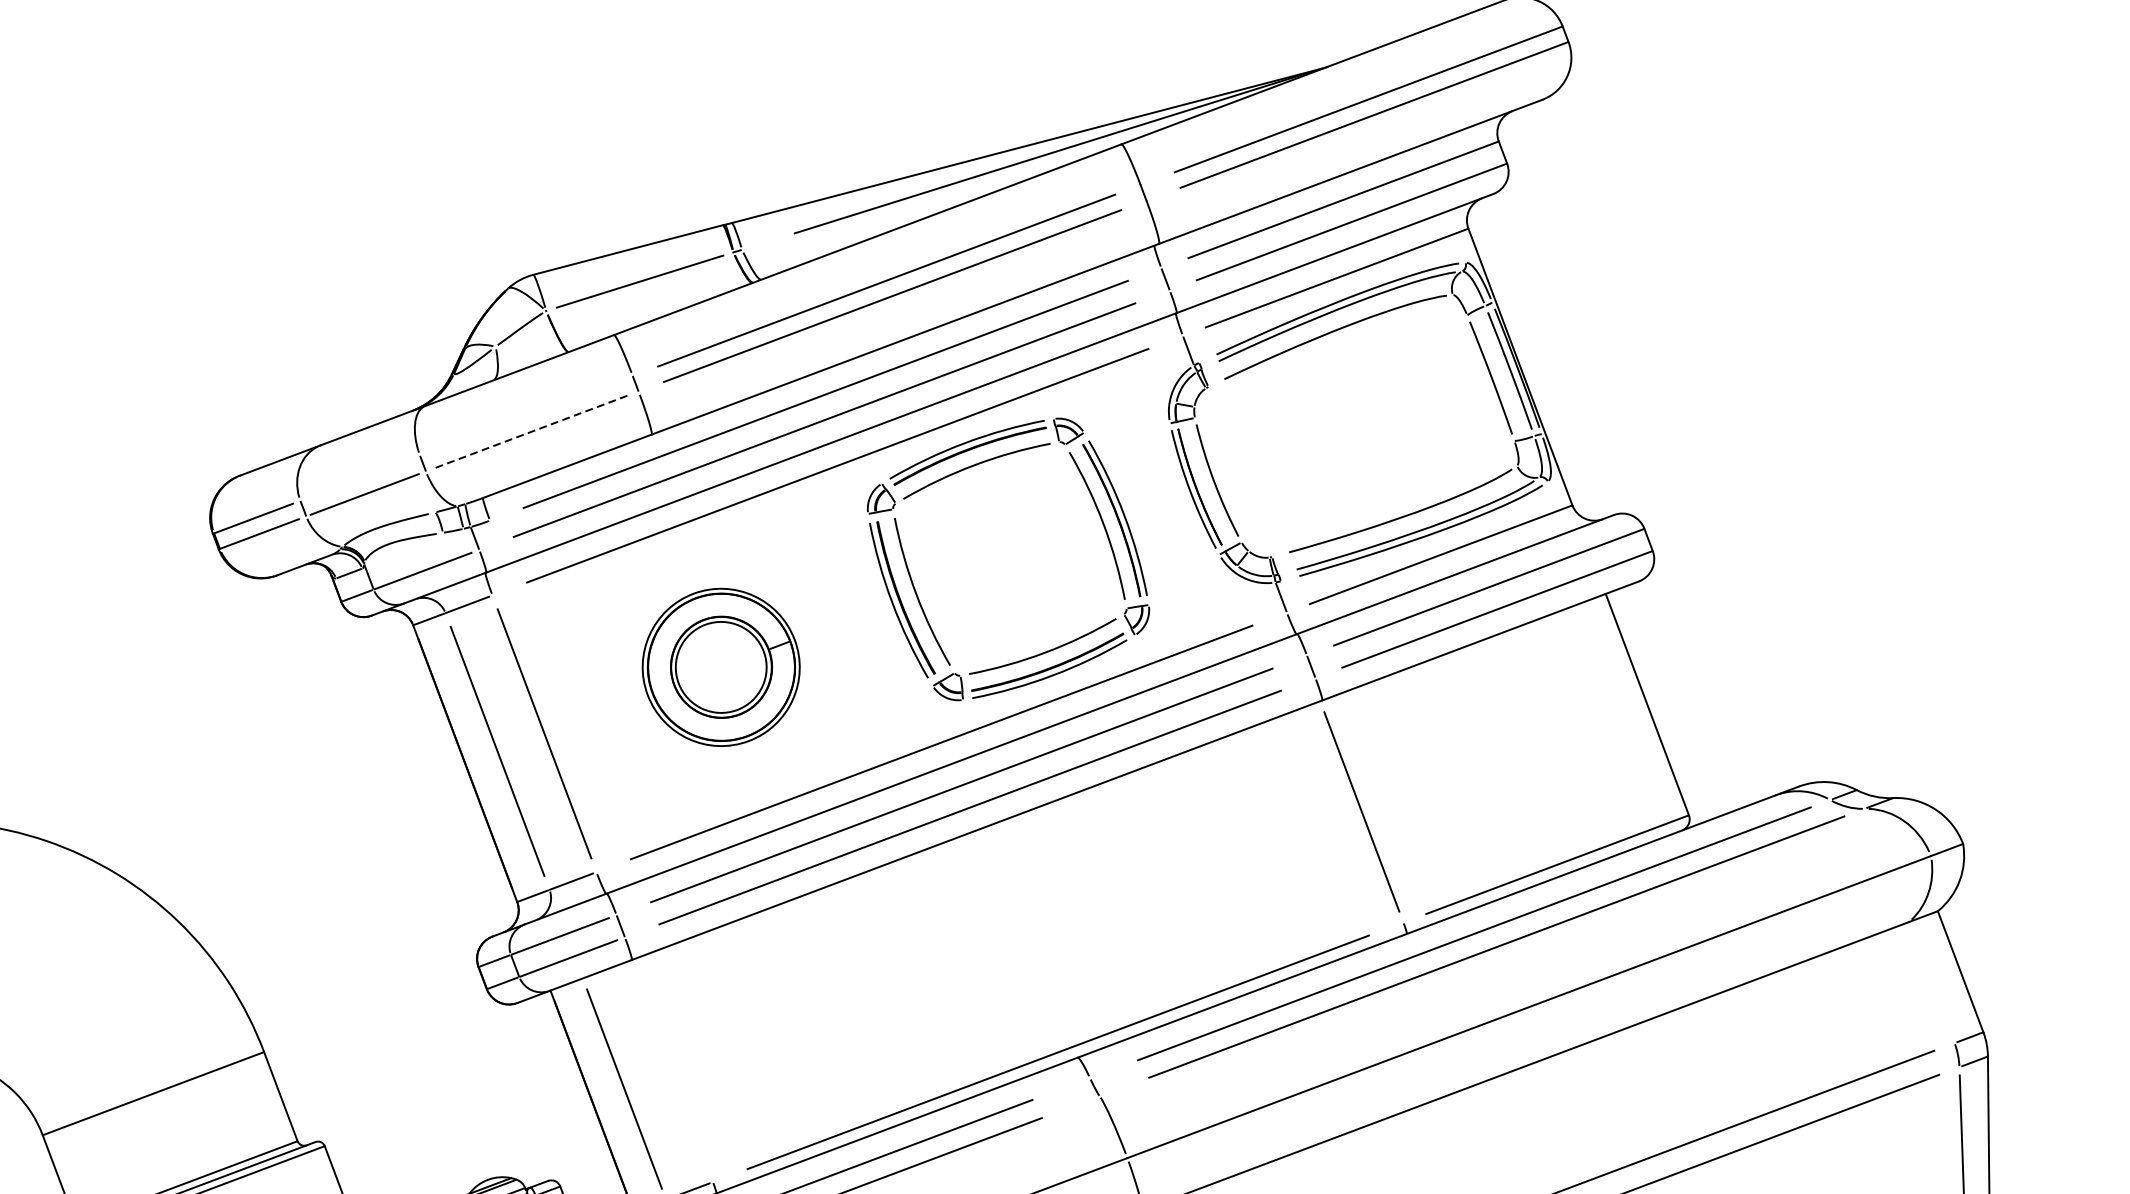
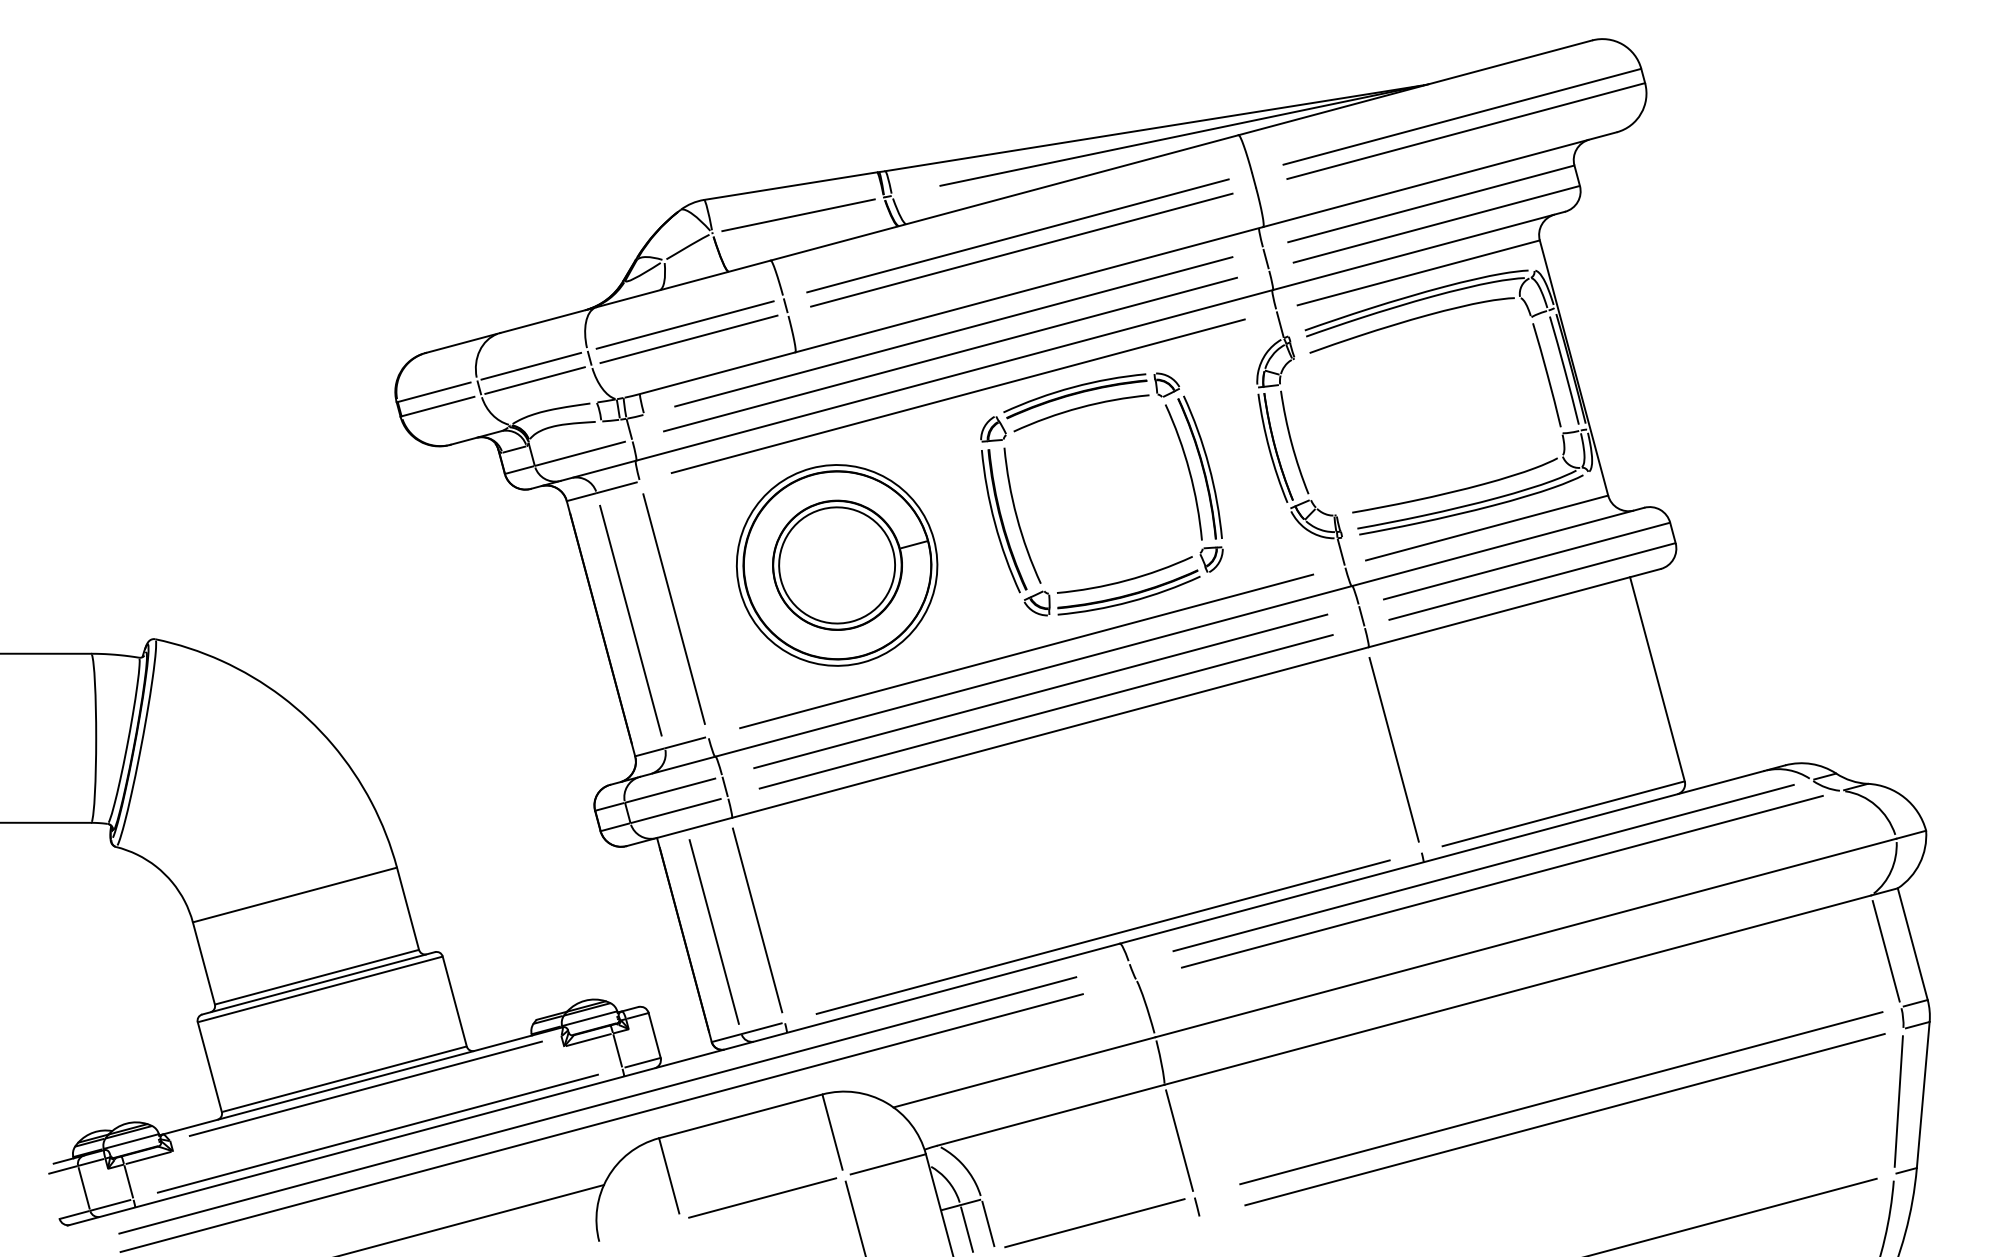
line: (524, 415) -> (684, 324), added
line: (532, 431) -> (689, 339), dashed -> solid
line: (359, 478) -> (531, 365), added
part: (720, 667) -> (836, 565), size x1.43
line: (1931, 982) -> (1885, 951), added
line: (671, 1071) -> (757, 920), added

